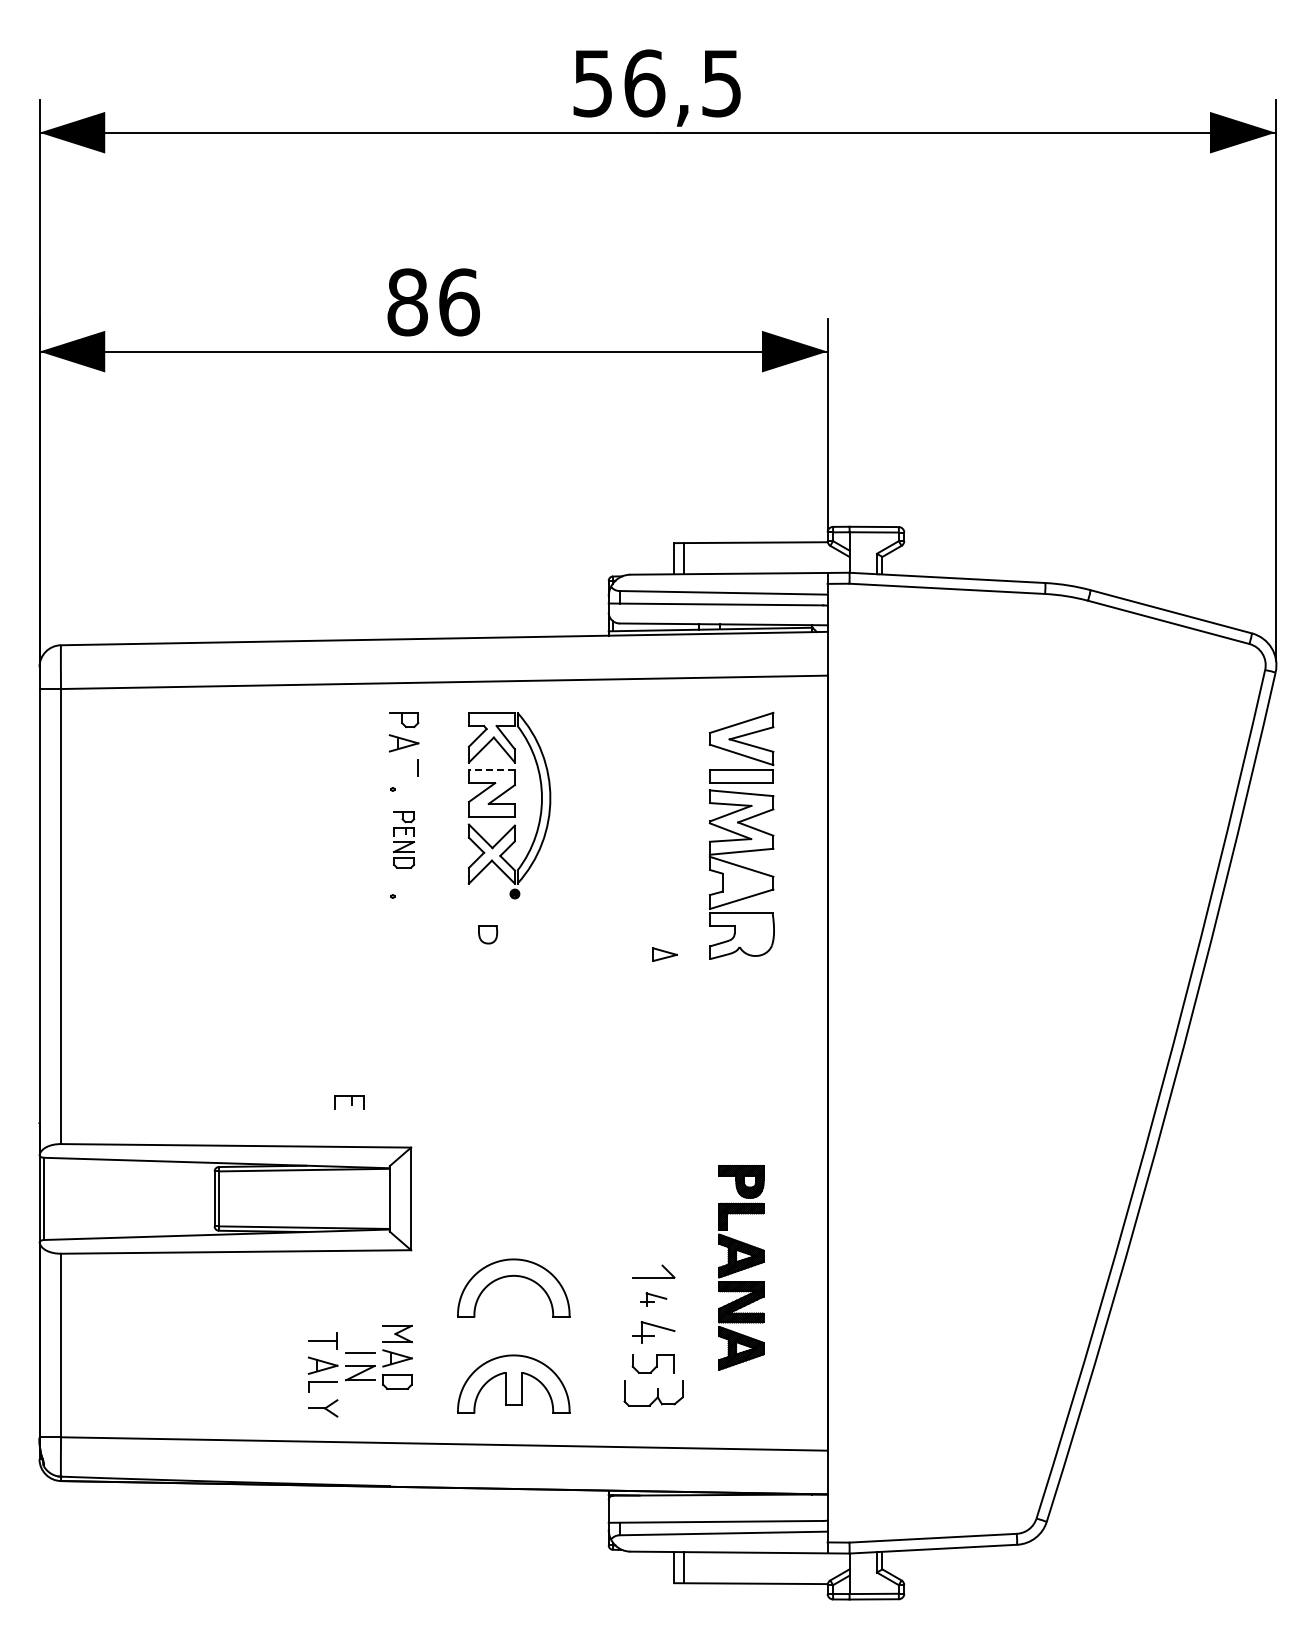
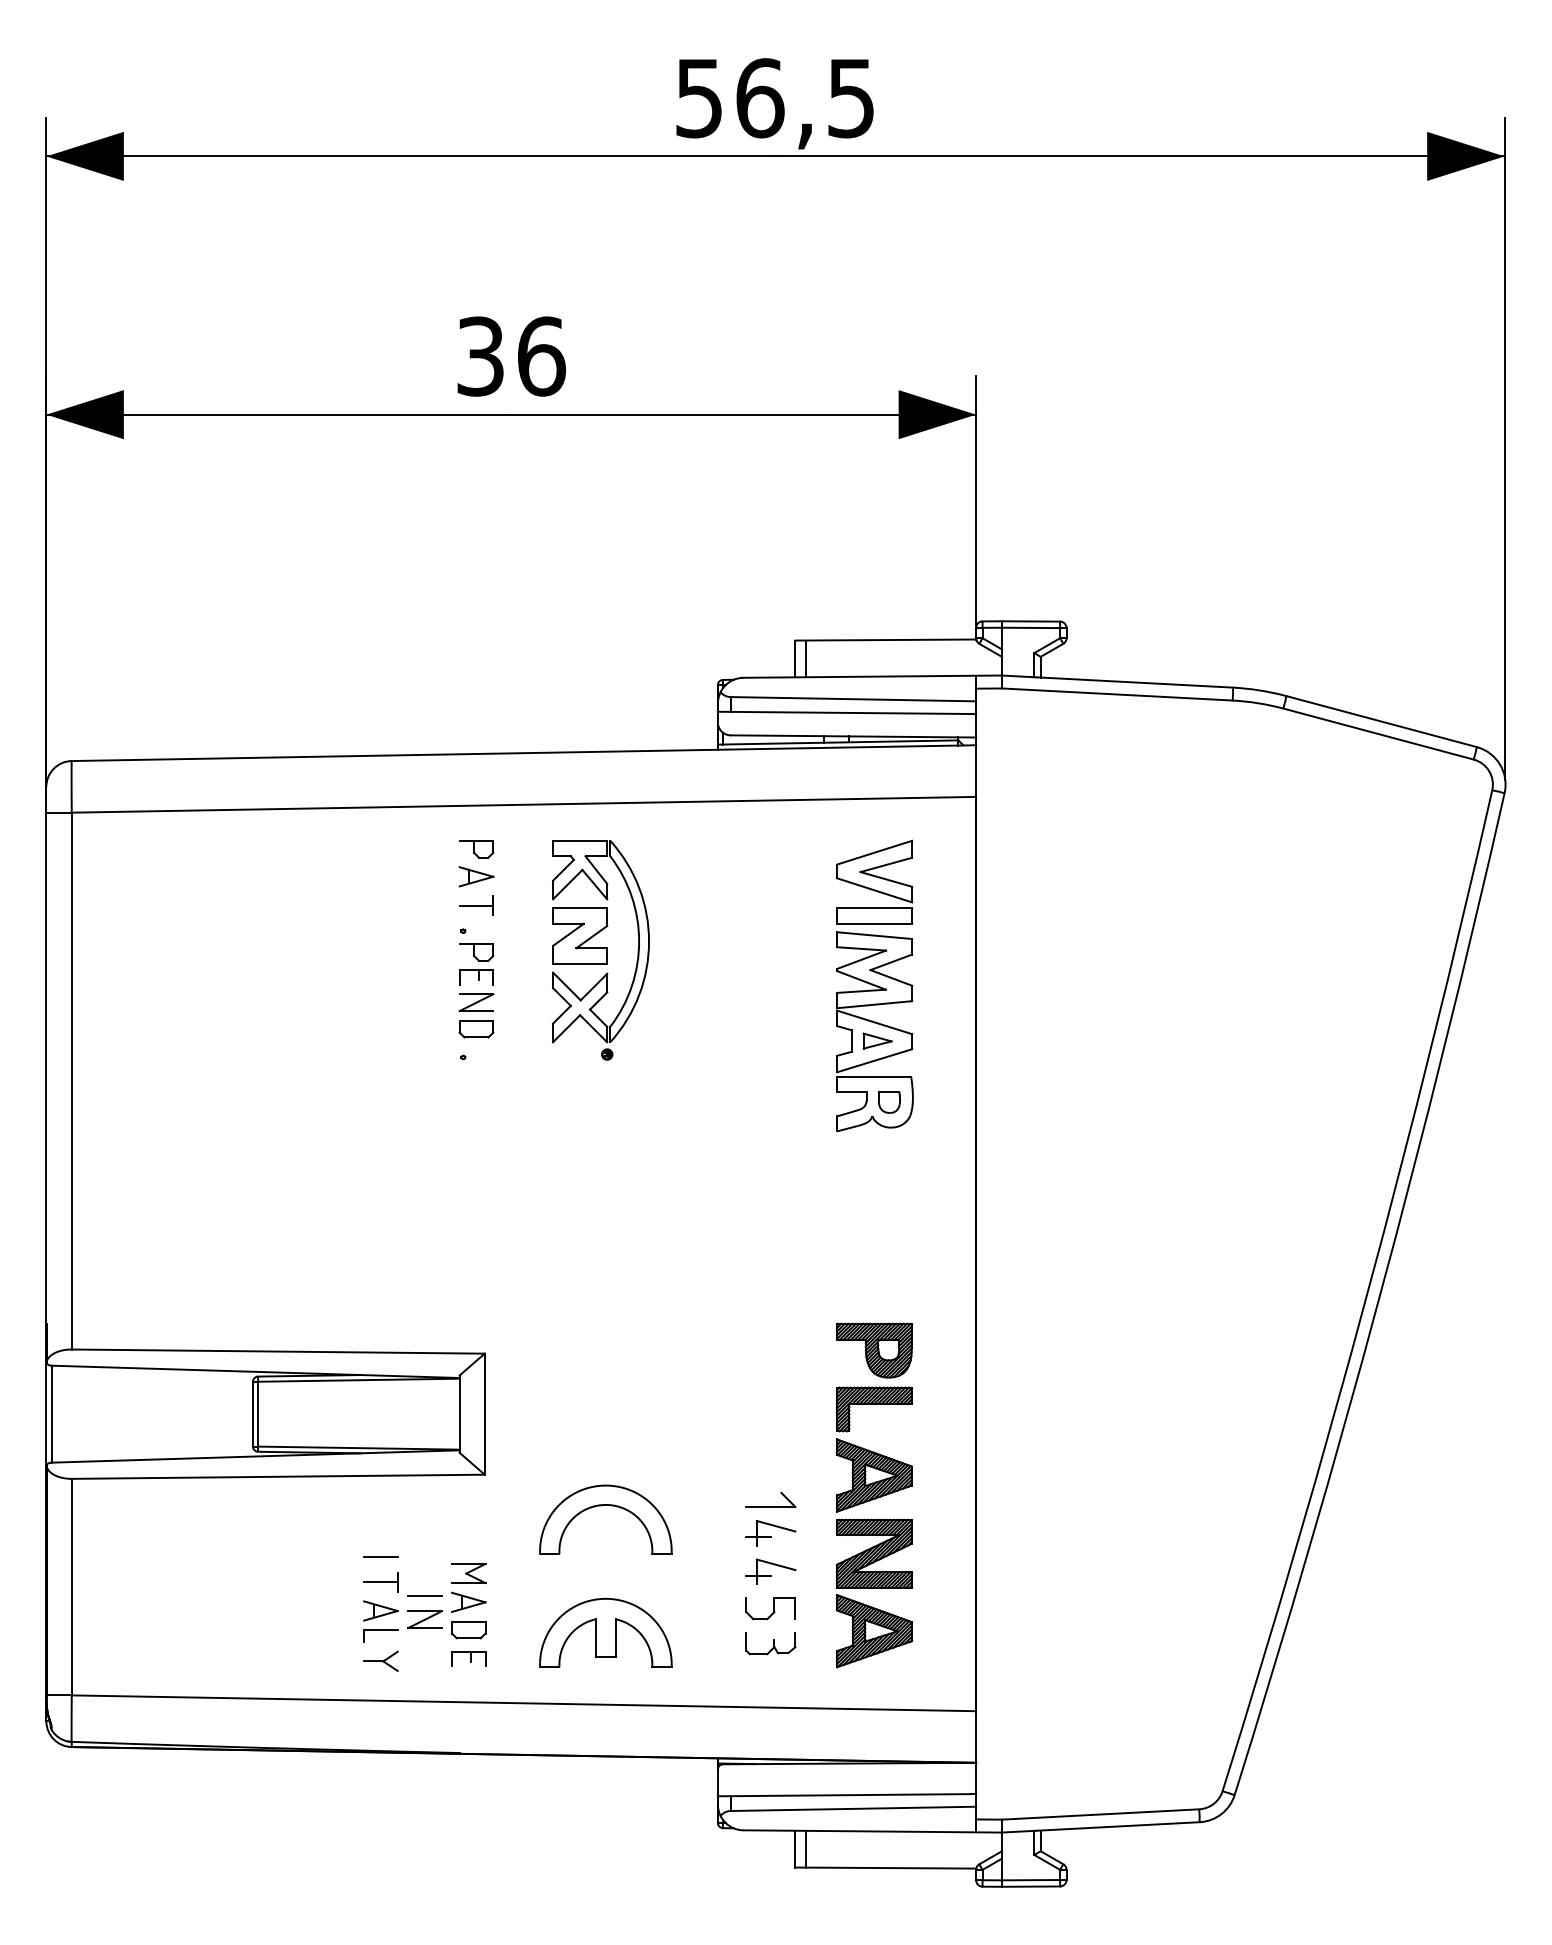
text: (407, 302) -> (480, 356), 86 -> 36
line: (403, 767) -> (475, 905), added
line: (491, 770) -> (579, 908), dashed -> solid
part: (403, 839) -> (475, 990), size x1.43
part: (488, 934) -> (889, 1102), moved
part: (664, 954) -> (876, 1040), moved
part: (349, 1102) -> (468, 1659), moved
part: (741, 1267) -> (874, 1495), size x1.43
part: (653, 1299) -> (770, 1532), size x1.67
line: (322, 1320) -> (380, 1557), added
part: (653, 1393) -> (770, 1643), size x0.71

